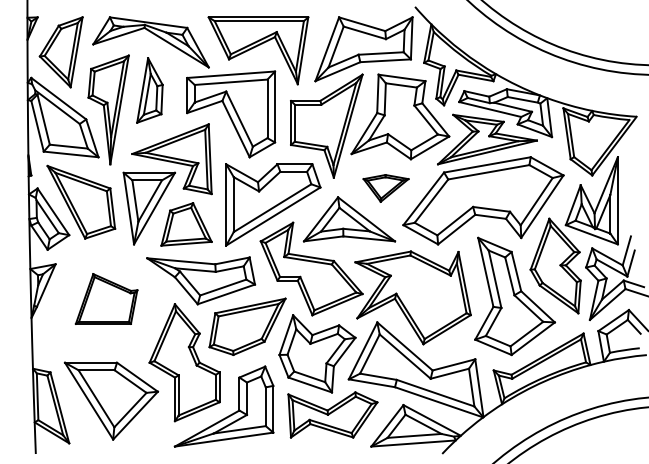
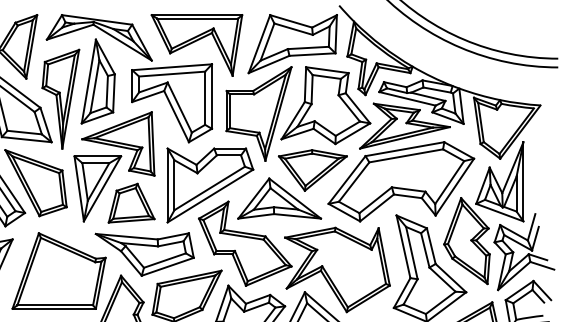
part: (149, 90) -> (97, 81), size x1.43
part: (385, 188) -> (312, 170), size x1.67
part: (106, 298) -> (58, 270), size x1.67

